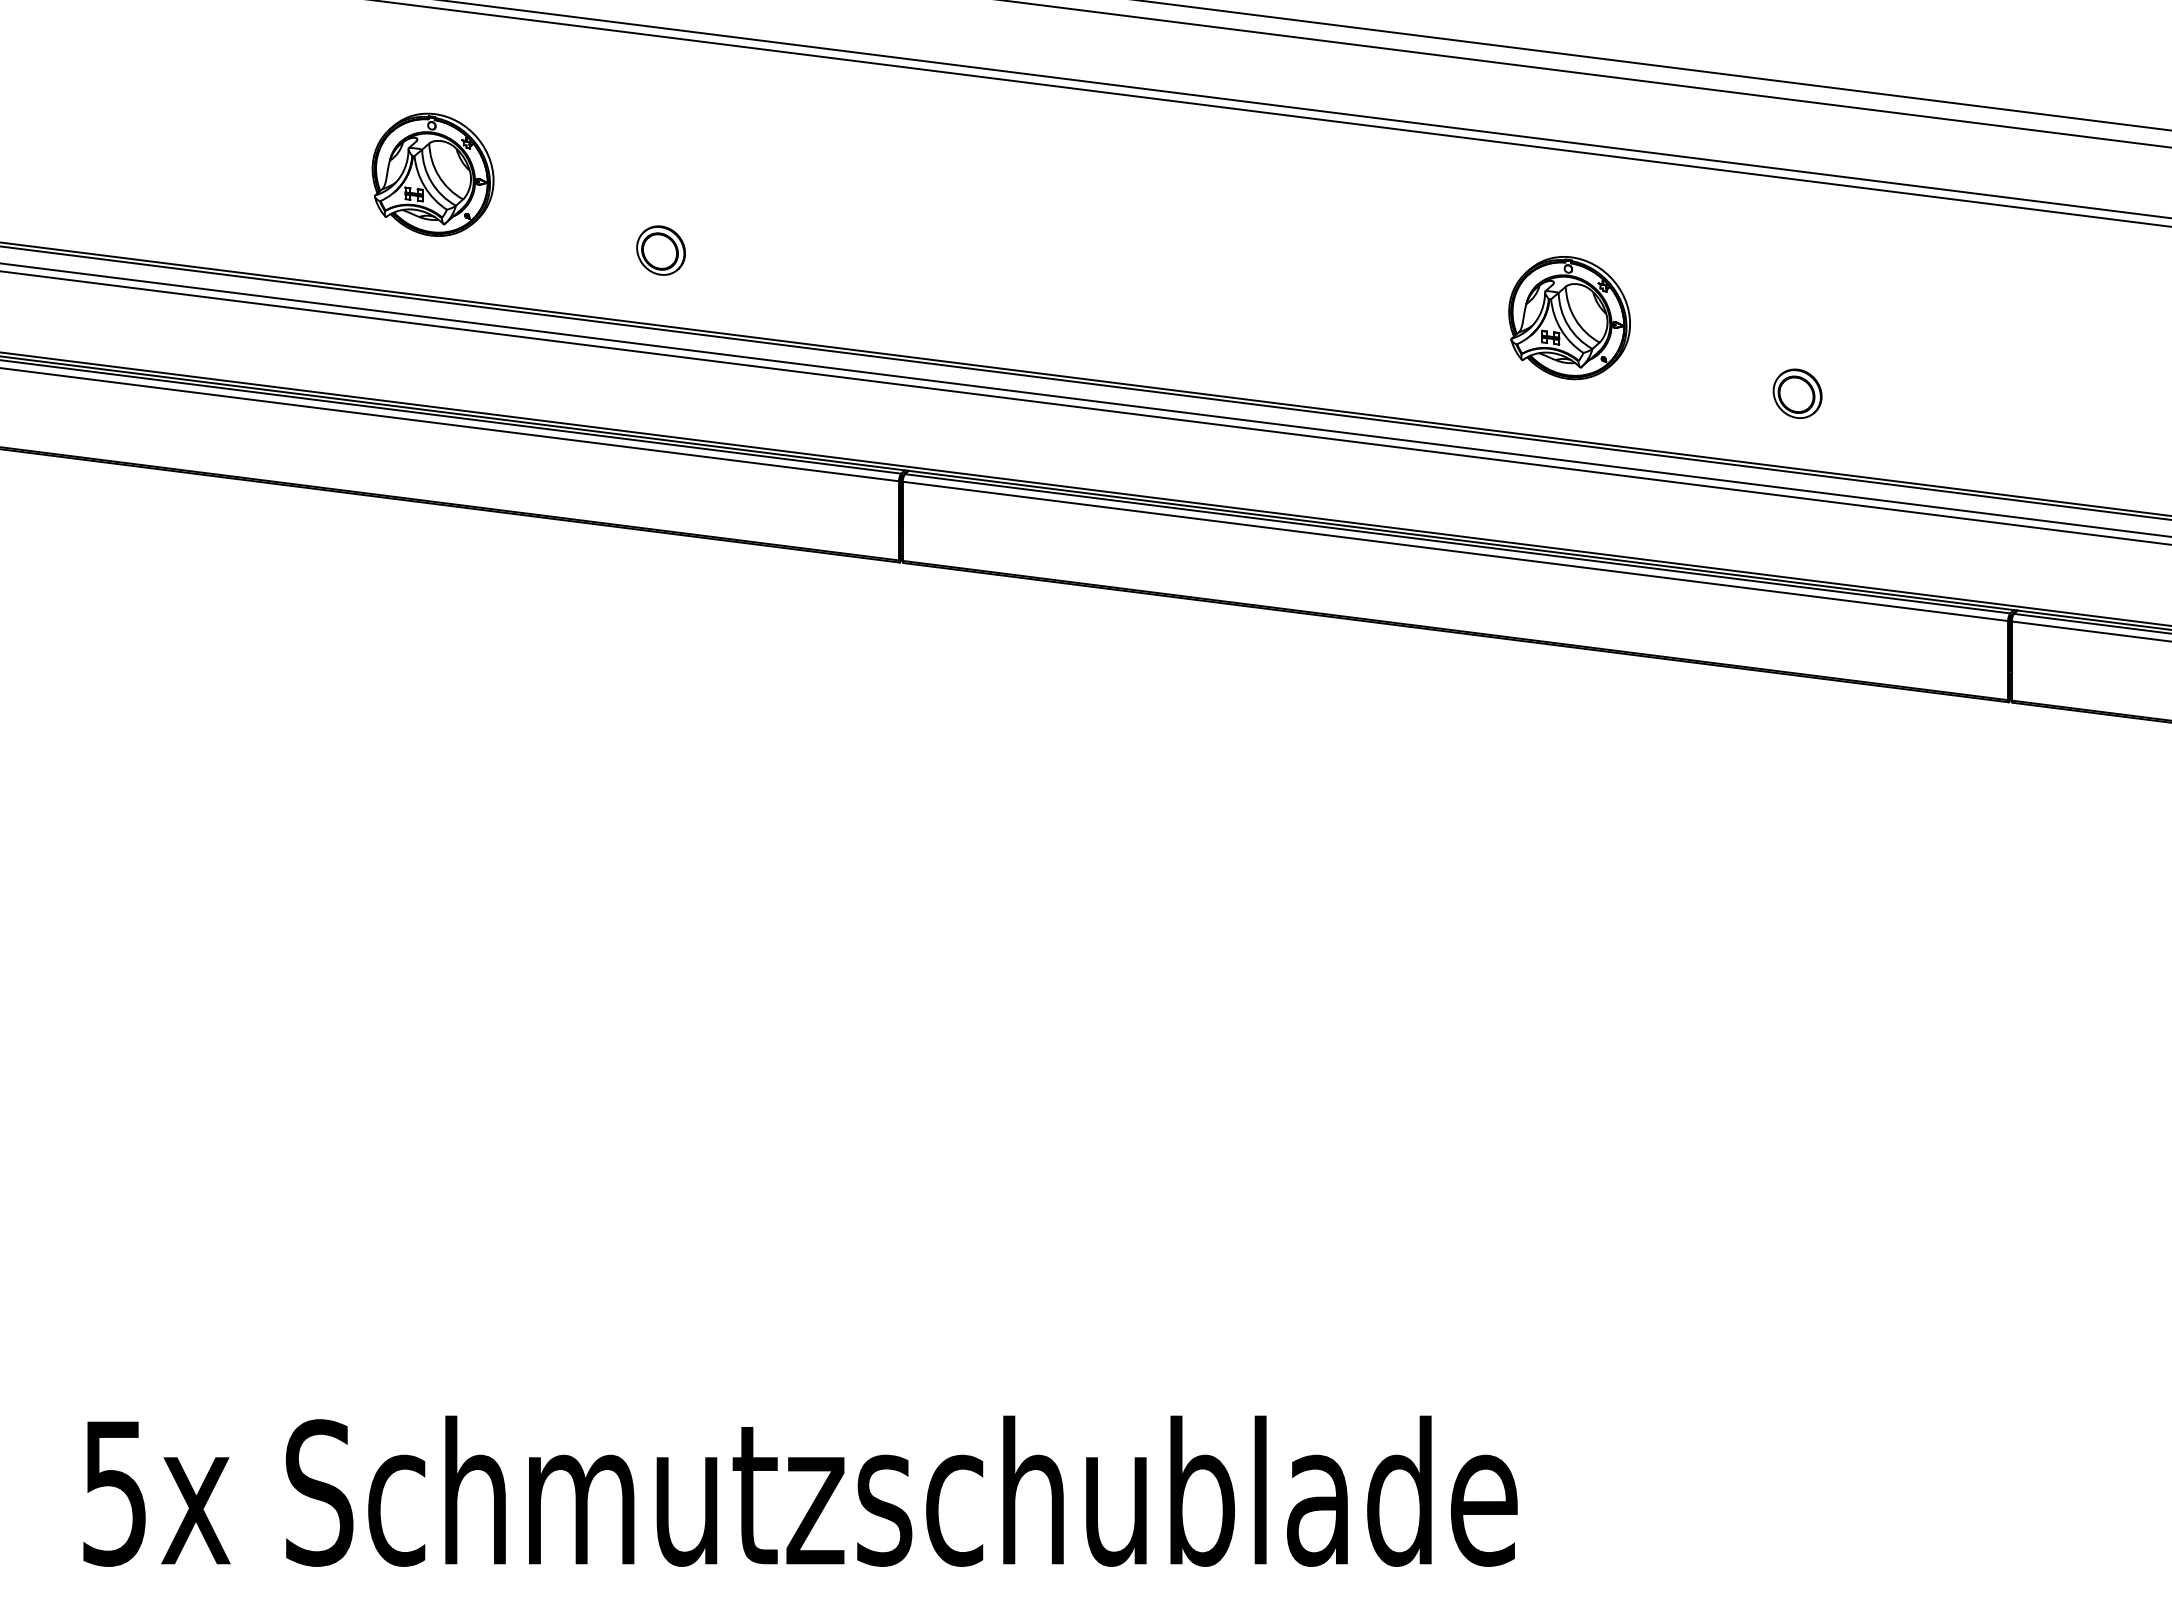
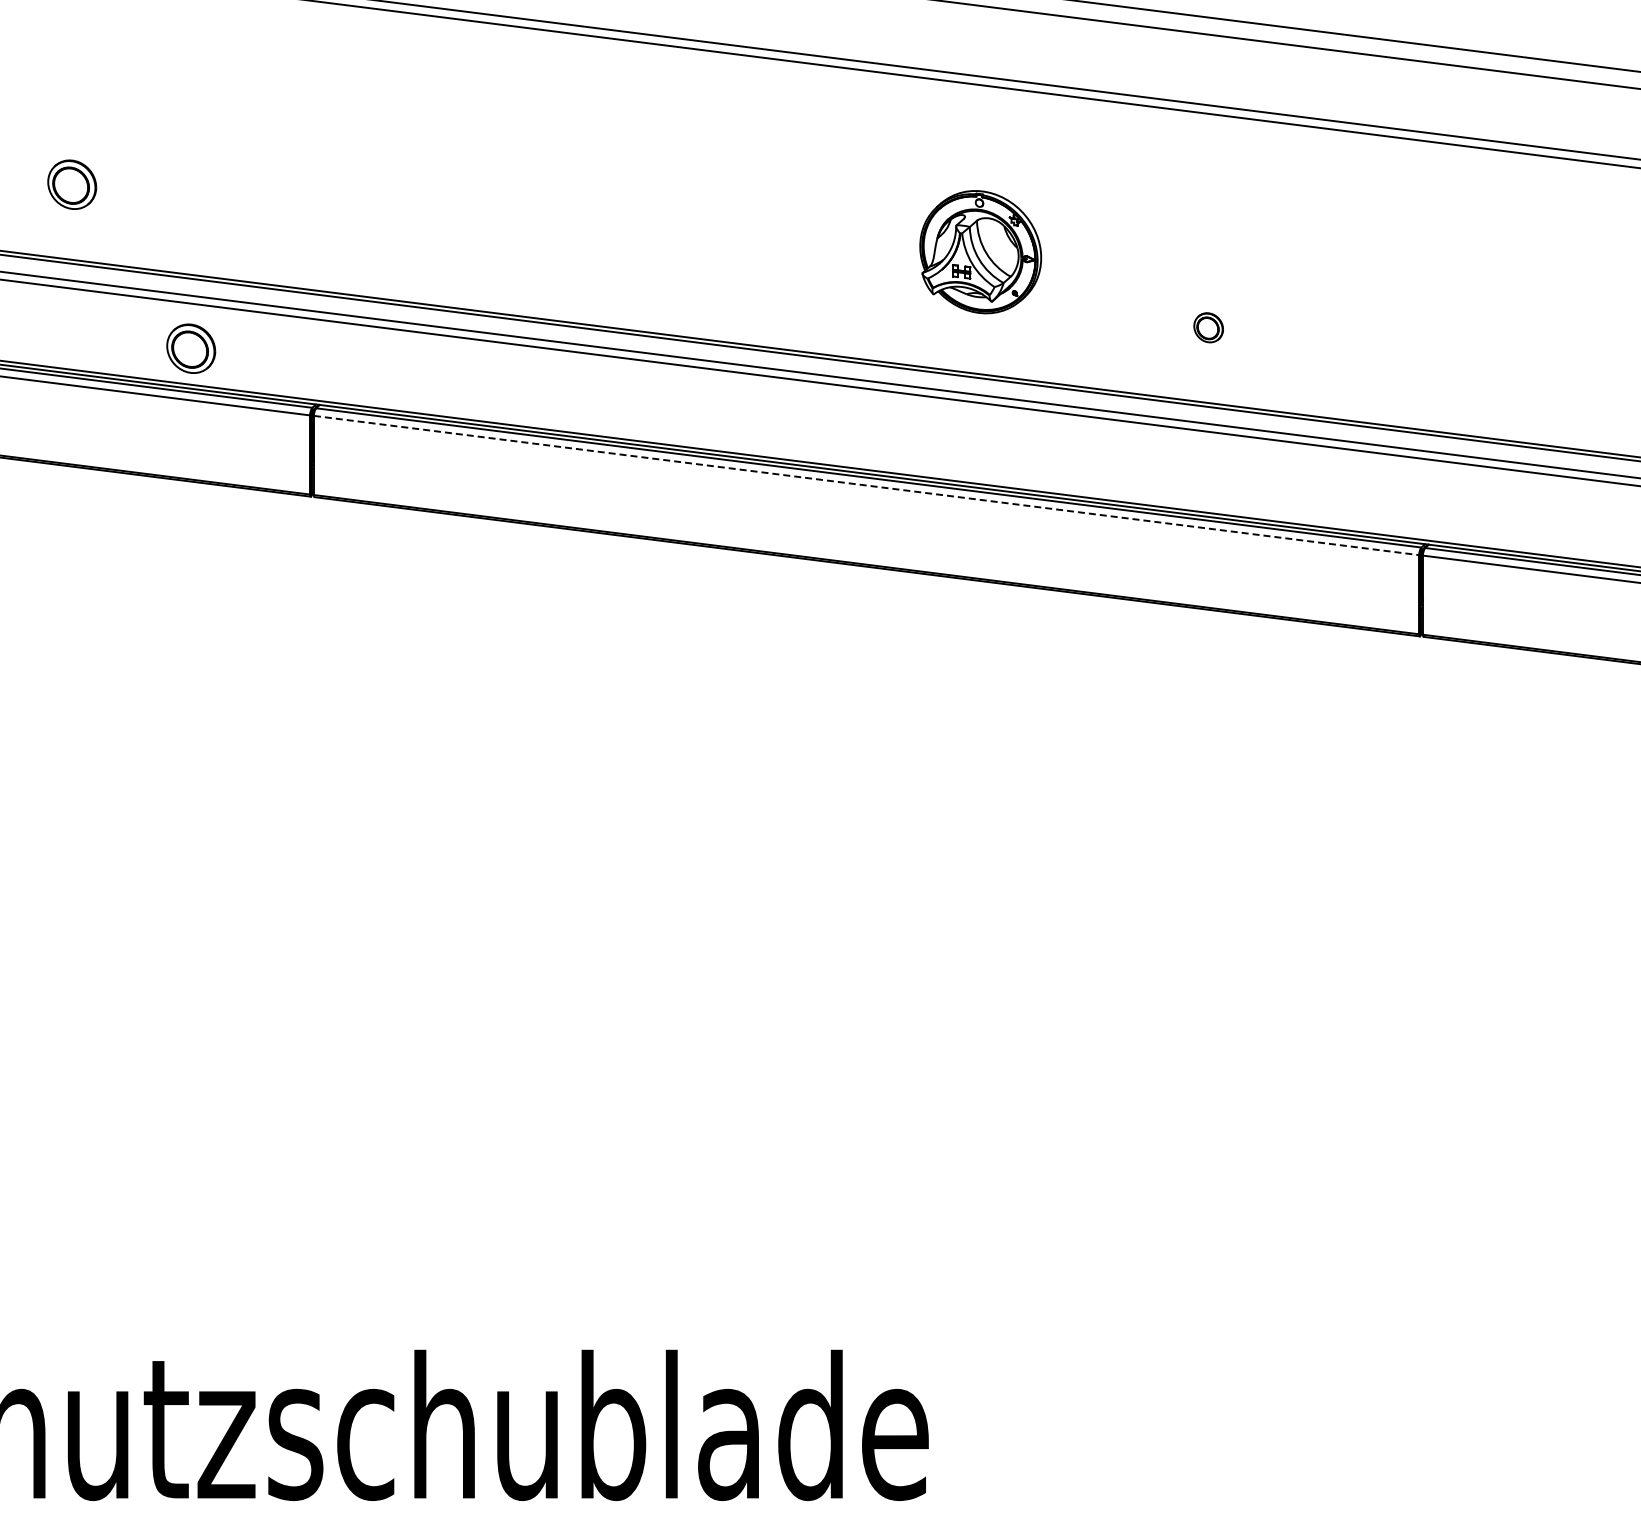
part: (1797, 393) -> (1208, 327), size x0.6
part: (779, 414) -> (190, 348), added
line: (1456, 551) -> (867, 485), solid -> dashed

